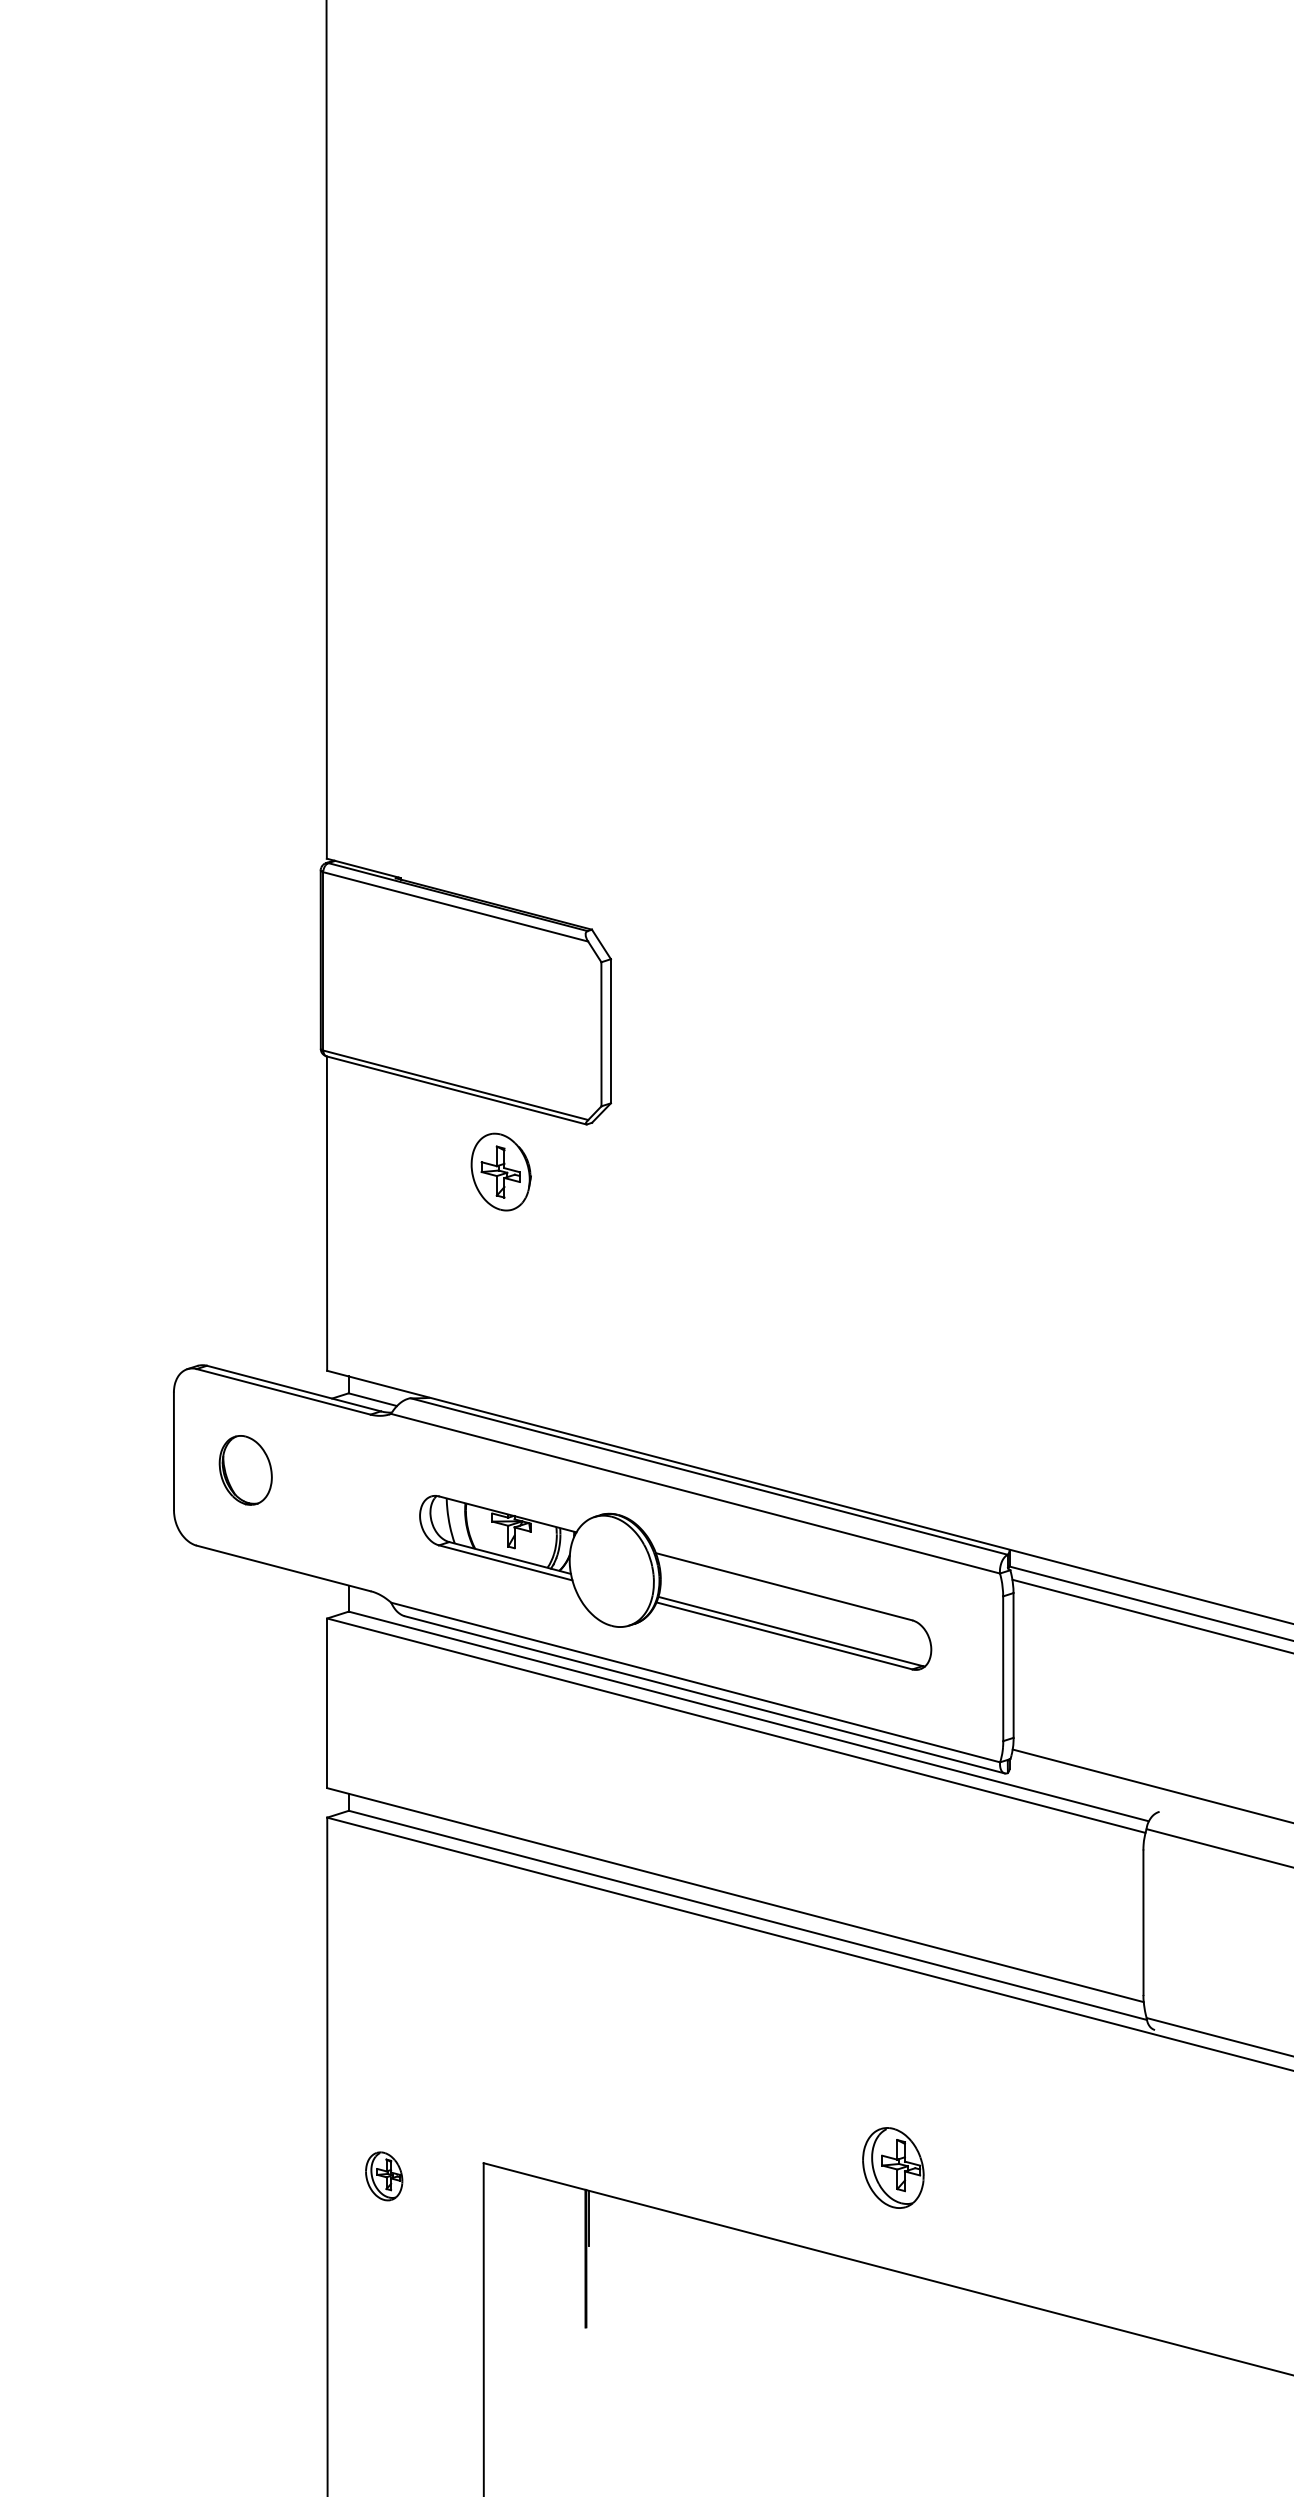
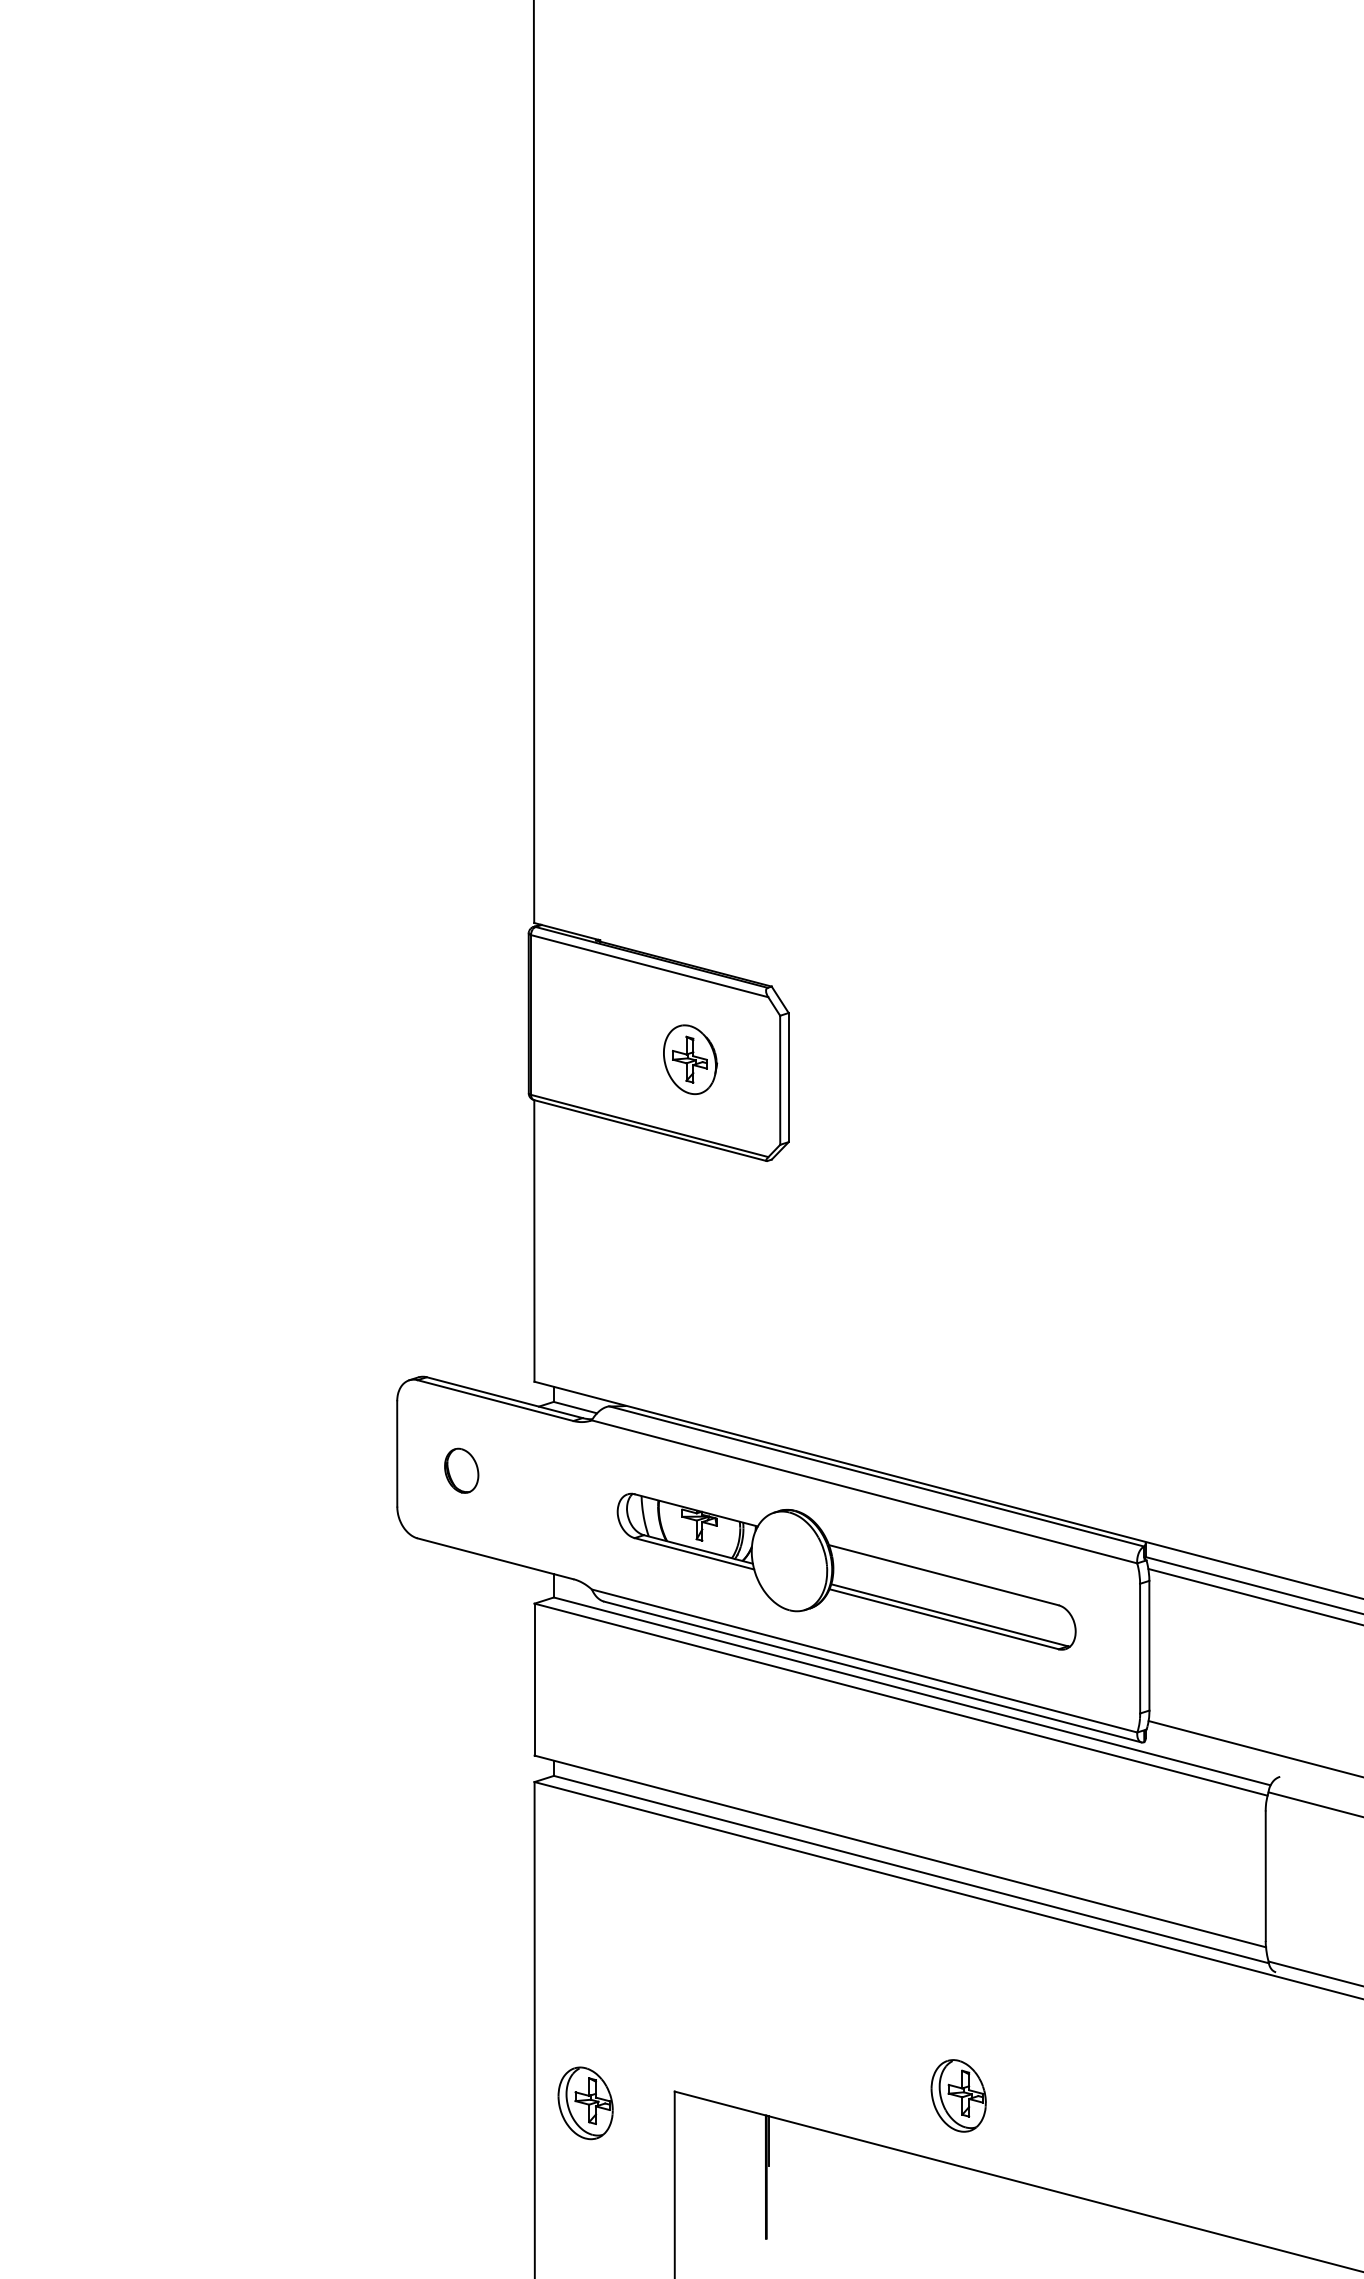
part: (501, 1171) -> (690, 1059), moved
part: (245, 1469) -> (461, 1470), size x0.71
part: (893, 2167) -> (958, 2095), moved
part: (384, 2176) -> (585, 2103), size x1.67

